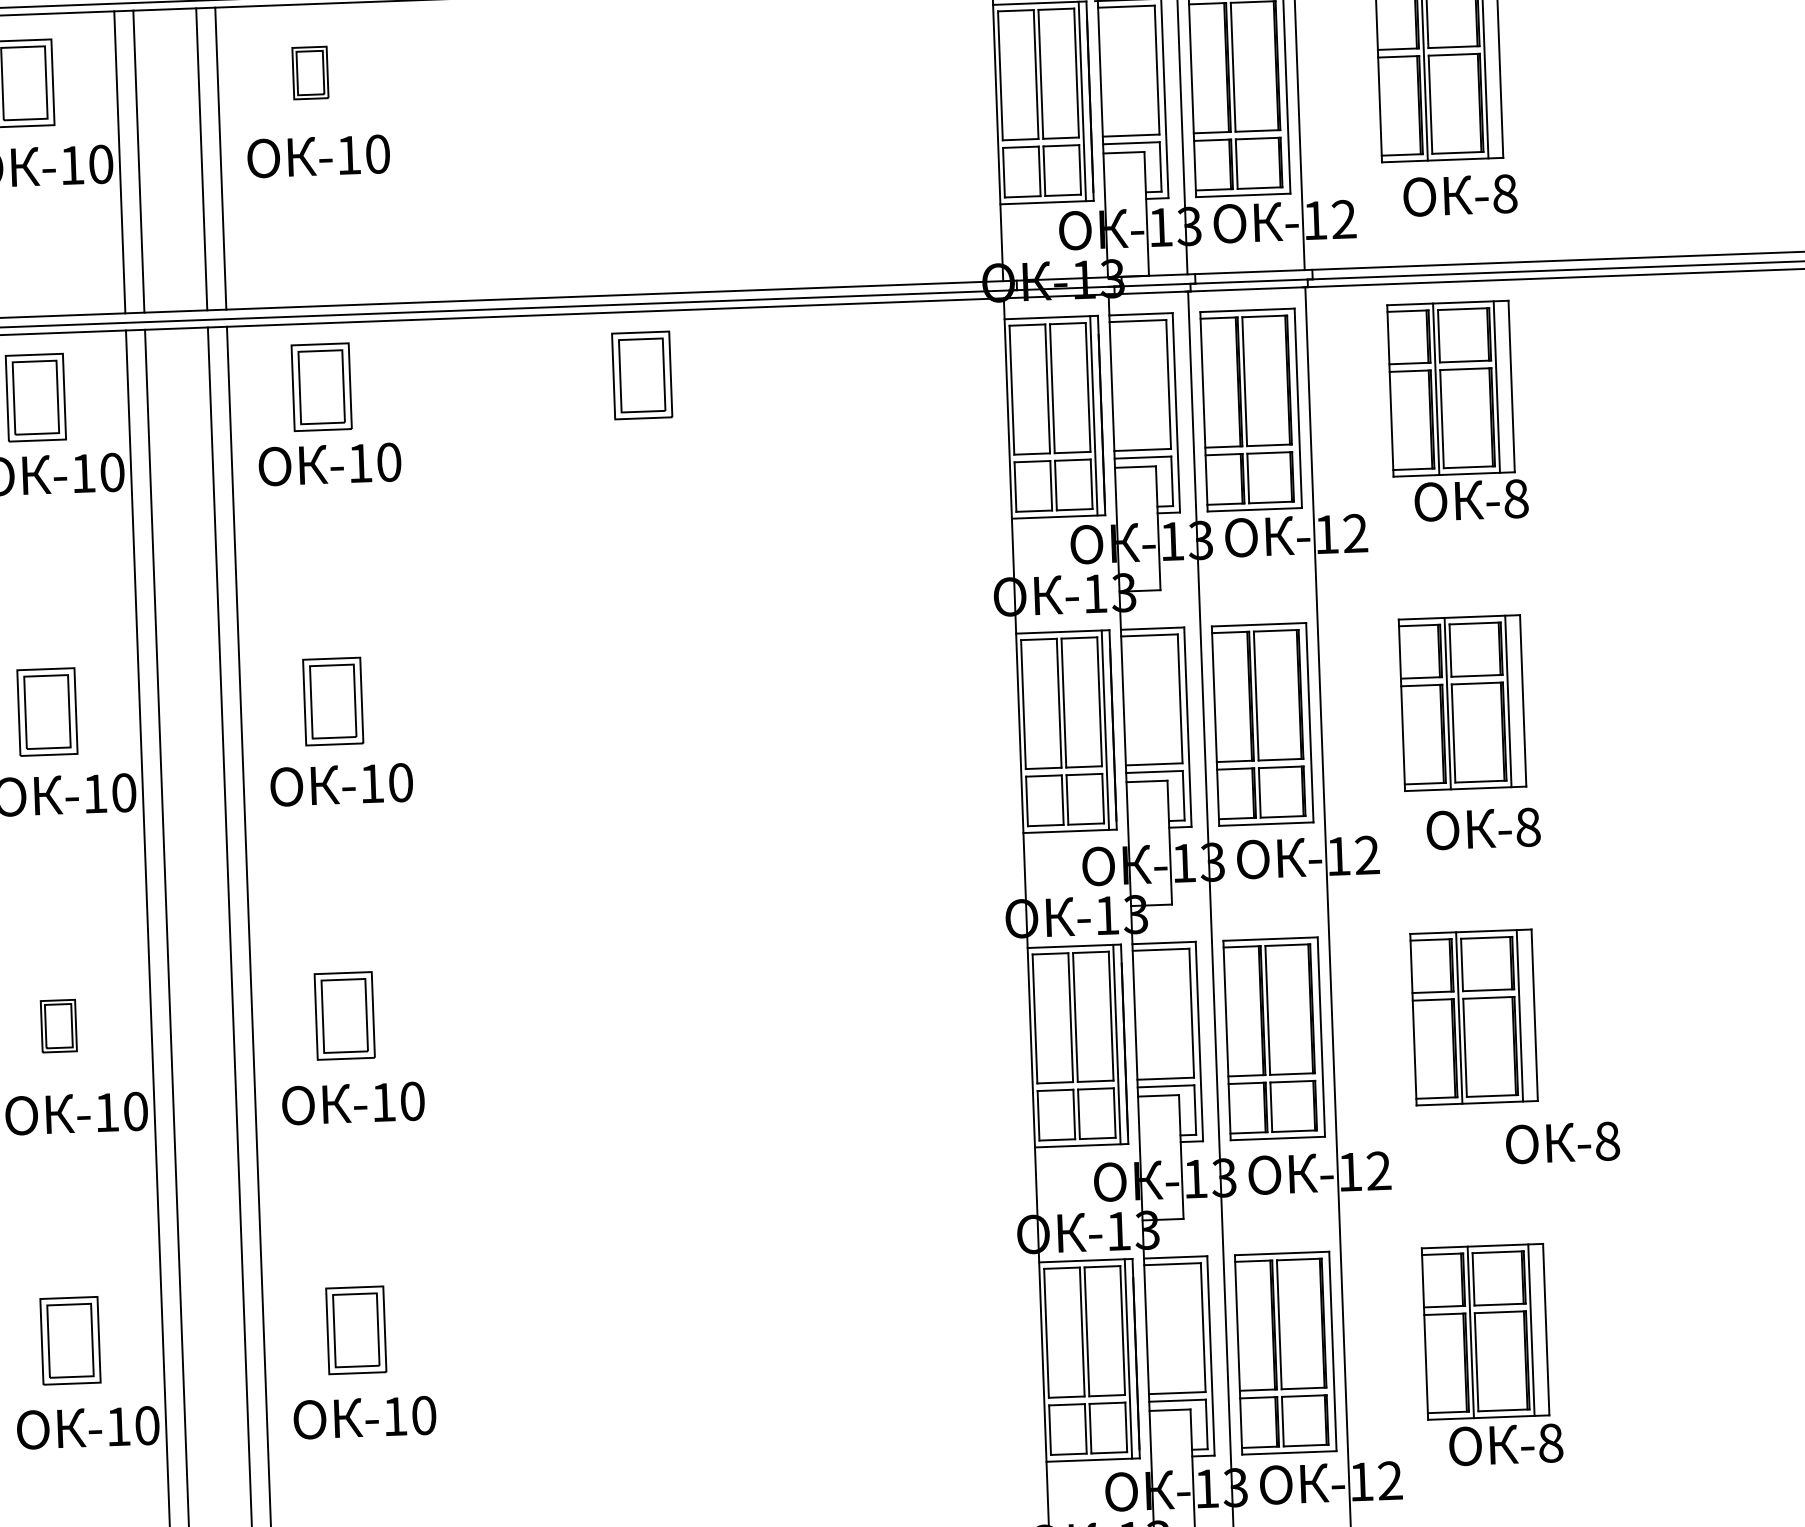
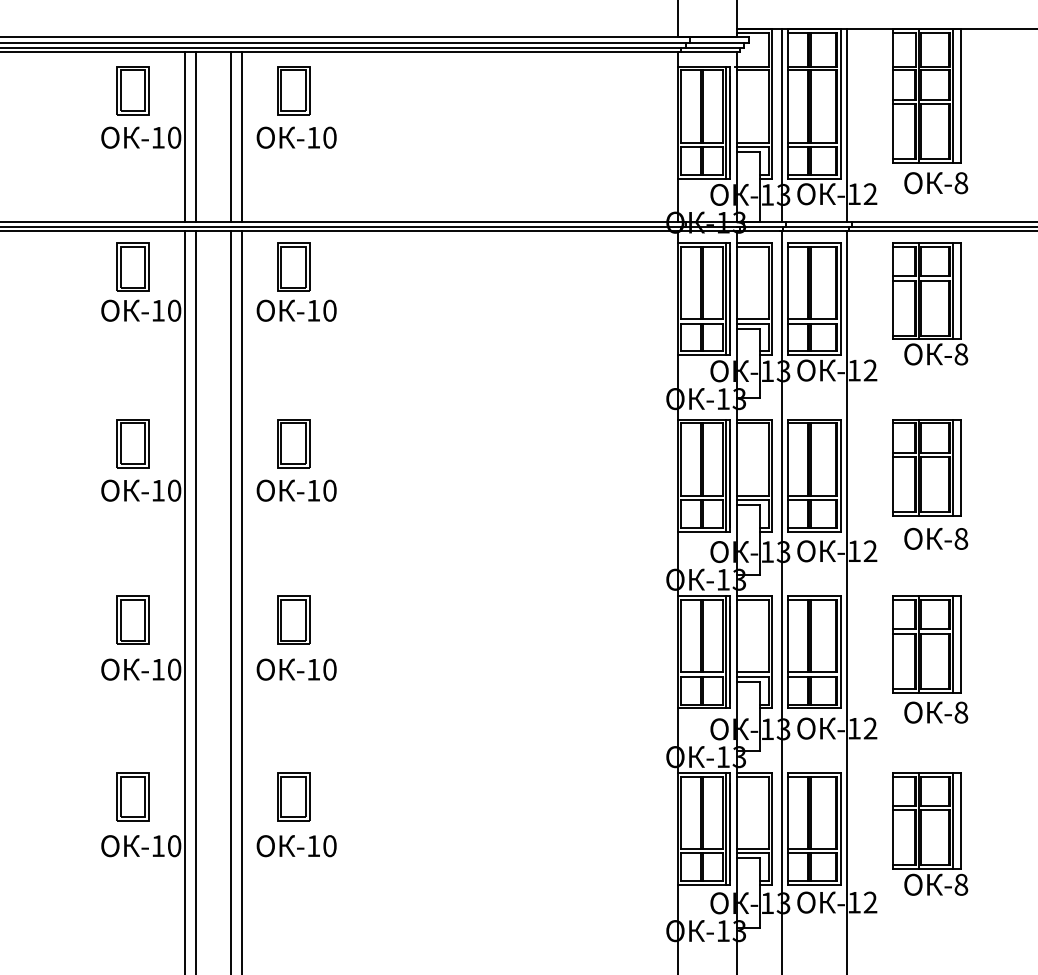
part: (309, 72) -> (293, 90), size x1.67
part: (641, 374) -> (473, 266), removed
part: (57, 1024) -> (132, 619), size x1.67
text: (1563, 1142) -> (936, 712), moved

